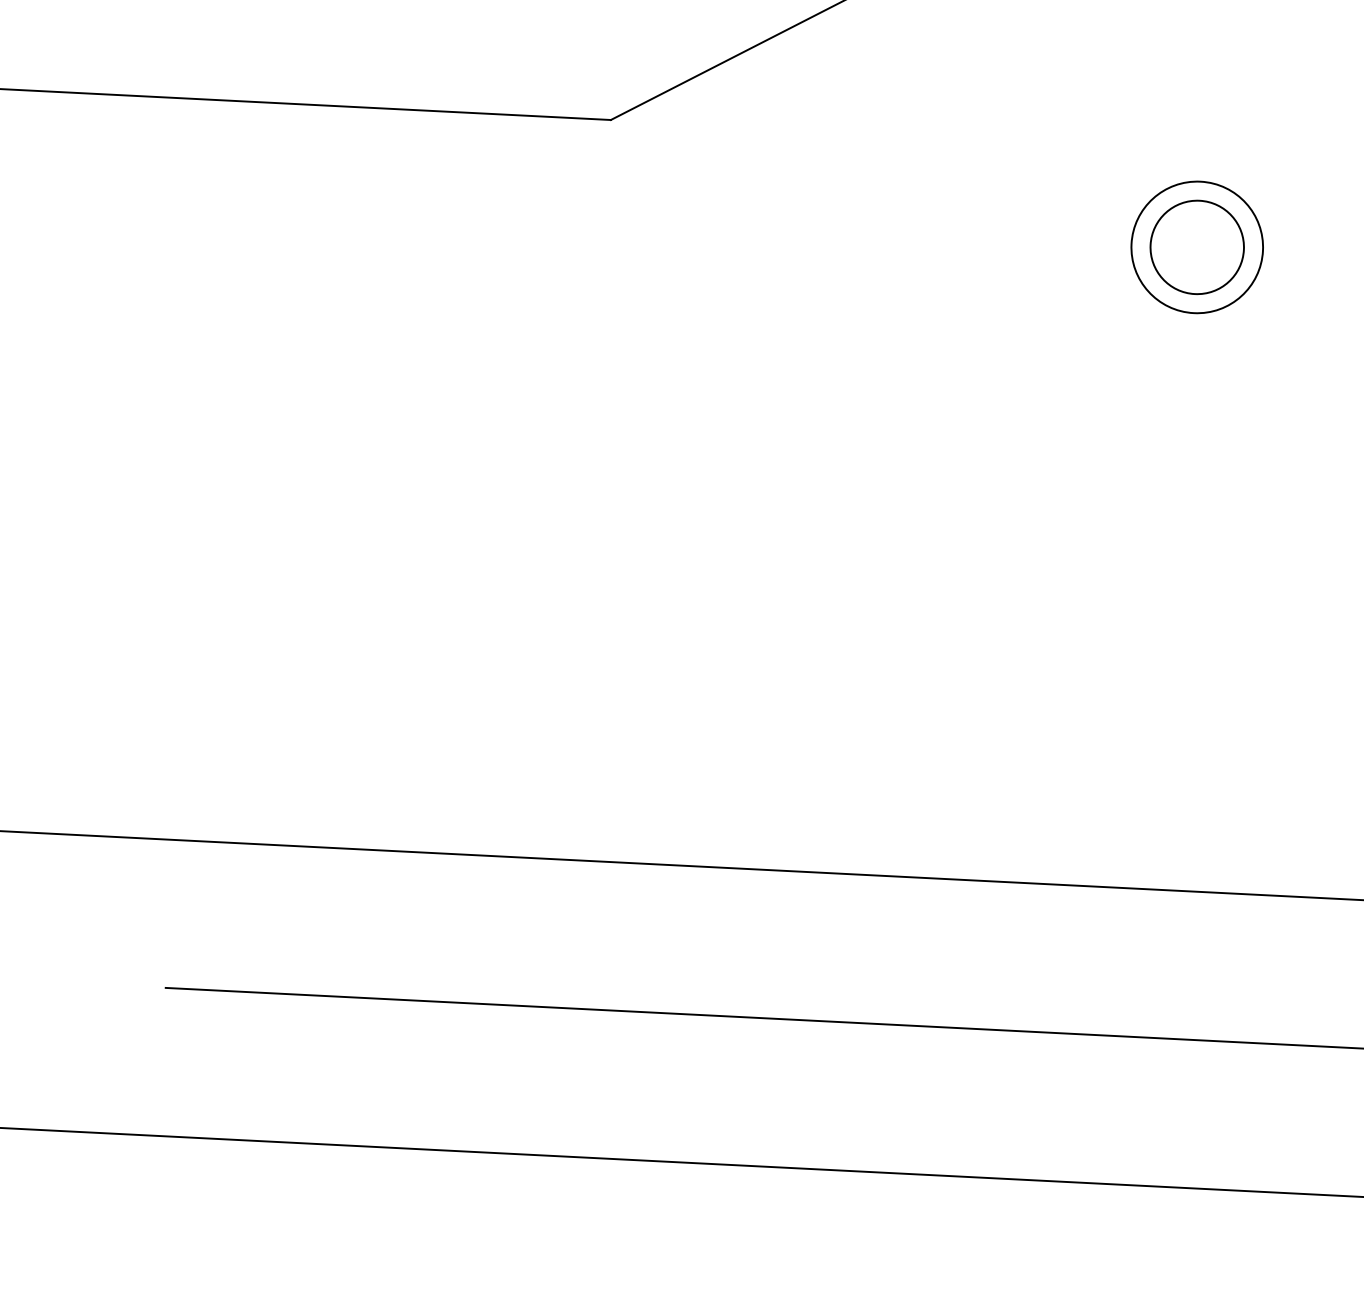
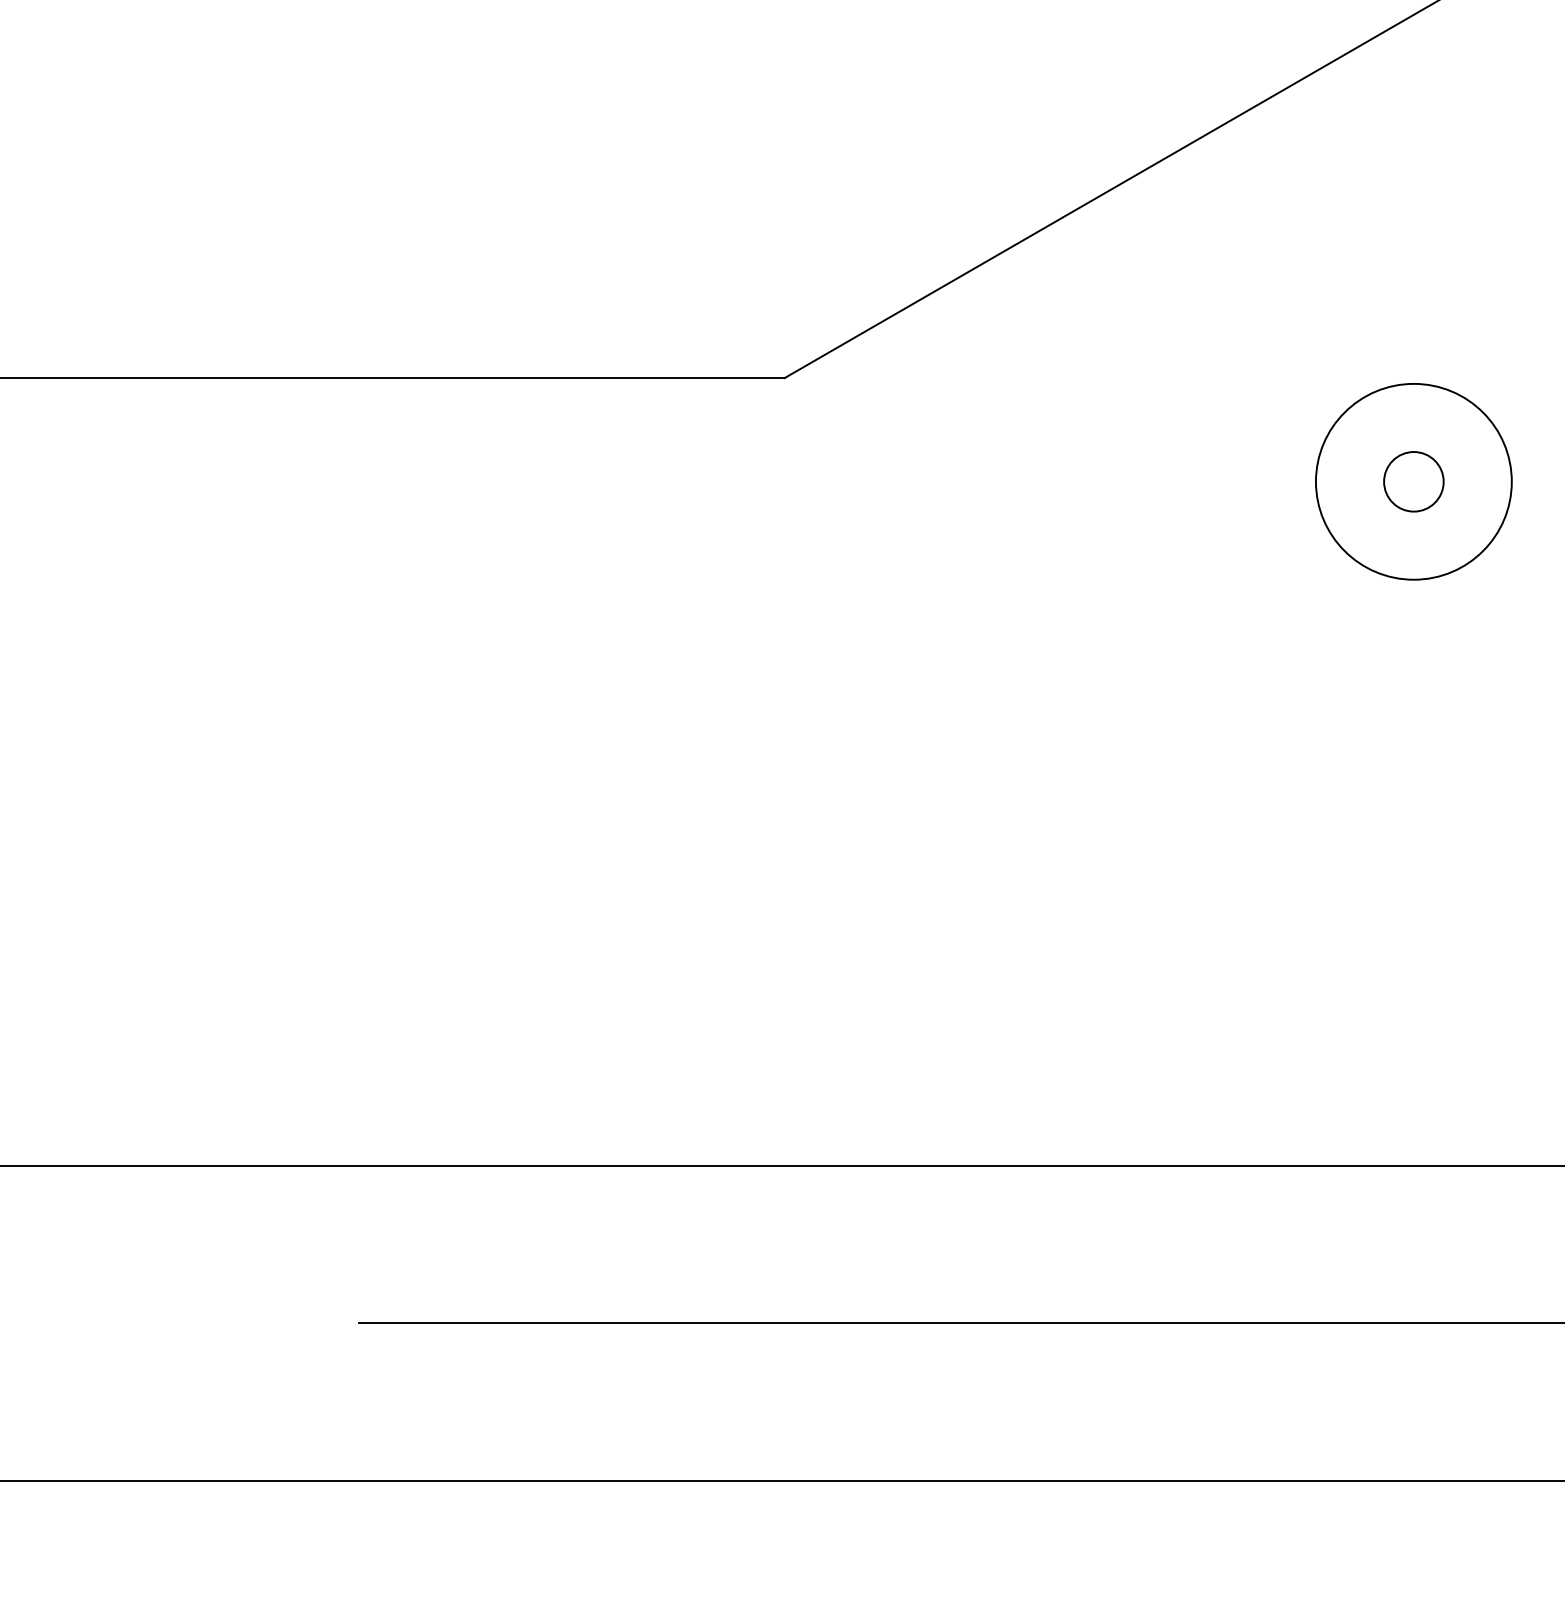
circle: (1196, 247) -> (1413, 481), size x0.6
circle: (1196, 247) -> (1413, 481), size x1.4

